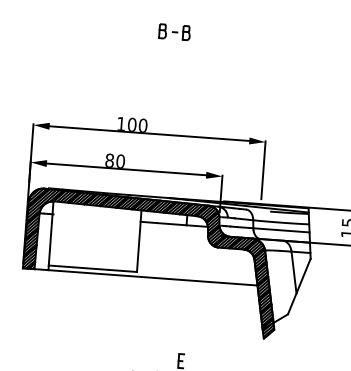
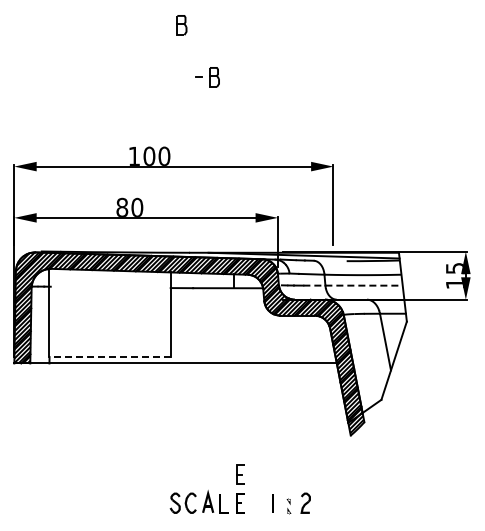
part: (181, 32) -> (207, 77), moved
line: (273, 229) -> (353, 285), solid -> dashed
line: (93, 269) -> (110, 357), solid -> dashed

